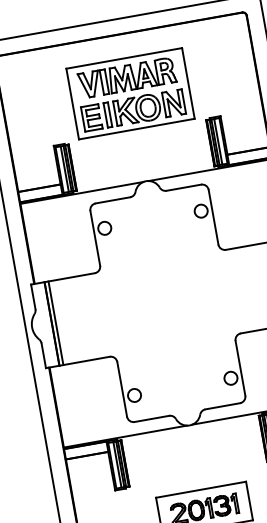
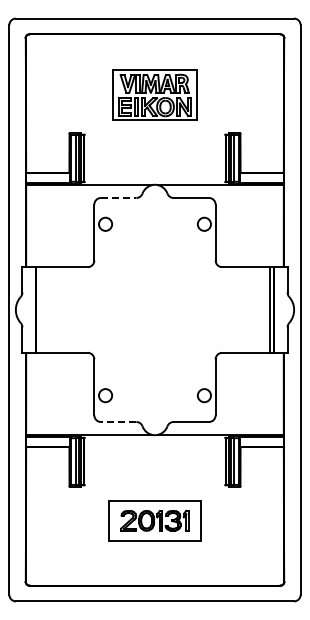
part: (129, 93) -> (154, 94), size x0.7
line: (112, 199) -> (118, 197), solid -> dashed
line: (56, 322) -> (40, 309), removed
line: (151, 419) -> (118, 422), solid -> dashed

